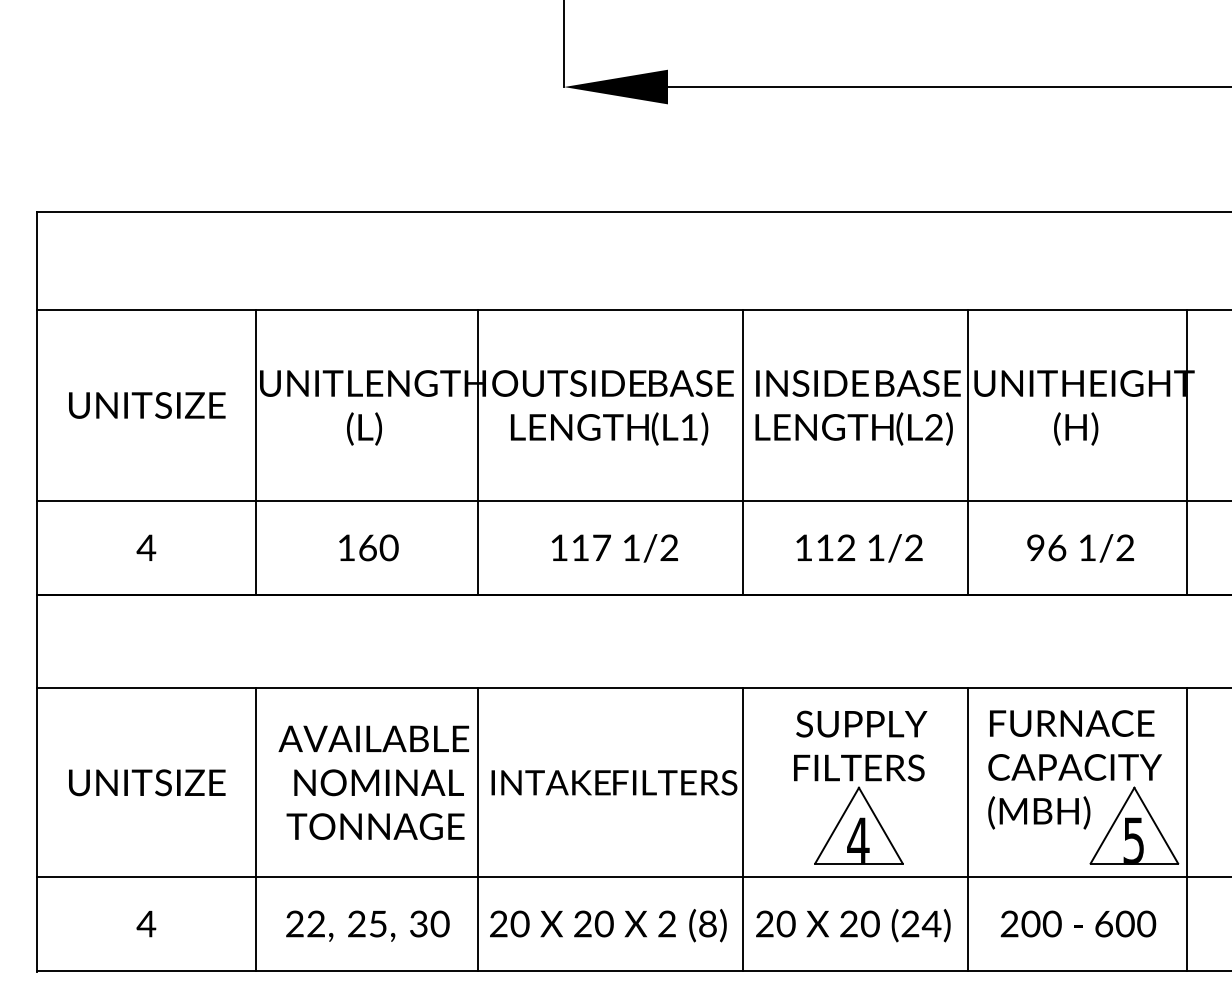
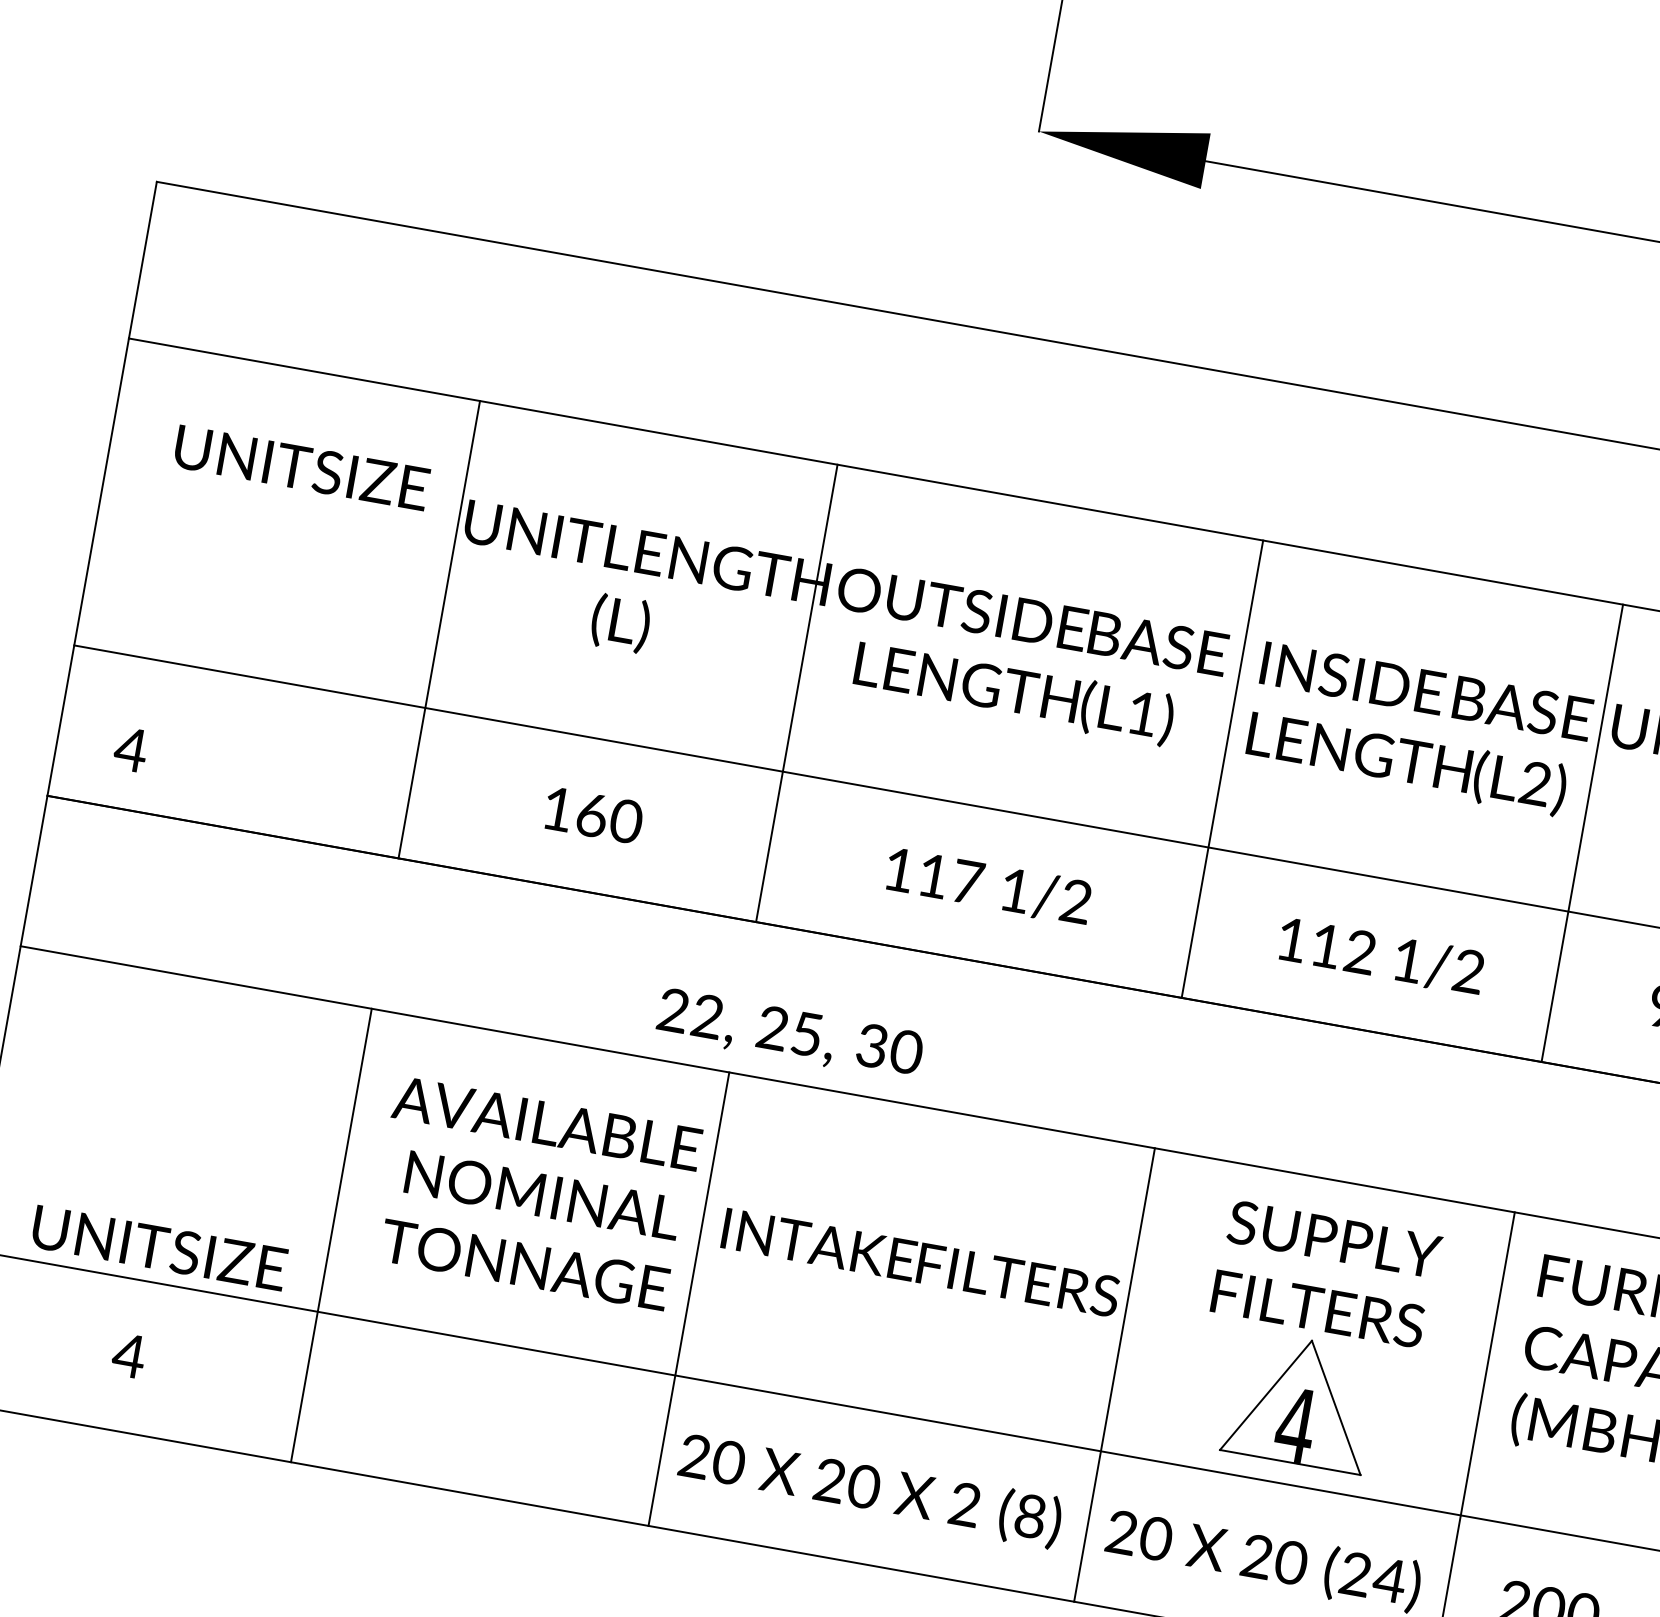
text: (147, 405) -> (302, 468), moved
text: (146, 547) -> (131, 749), moved
text: (147, 782) -> (160, 1247), moved
text: (367, 925) -> (789, 1033), moved

